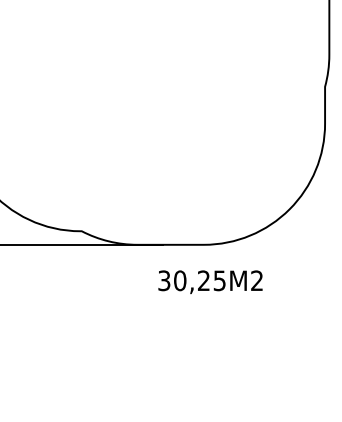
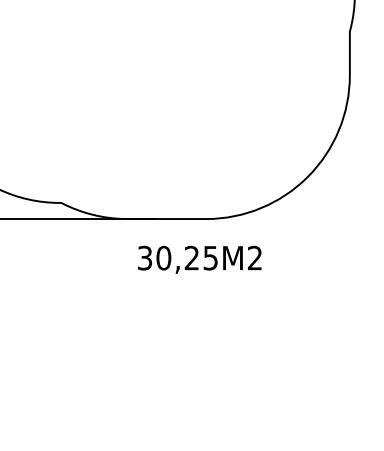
text: (210, 281) -> (199, 258), moved

